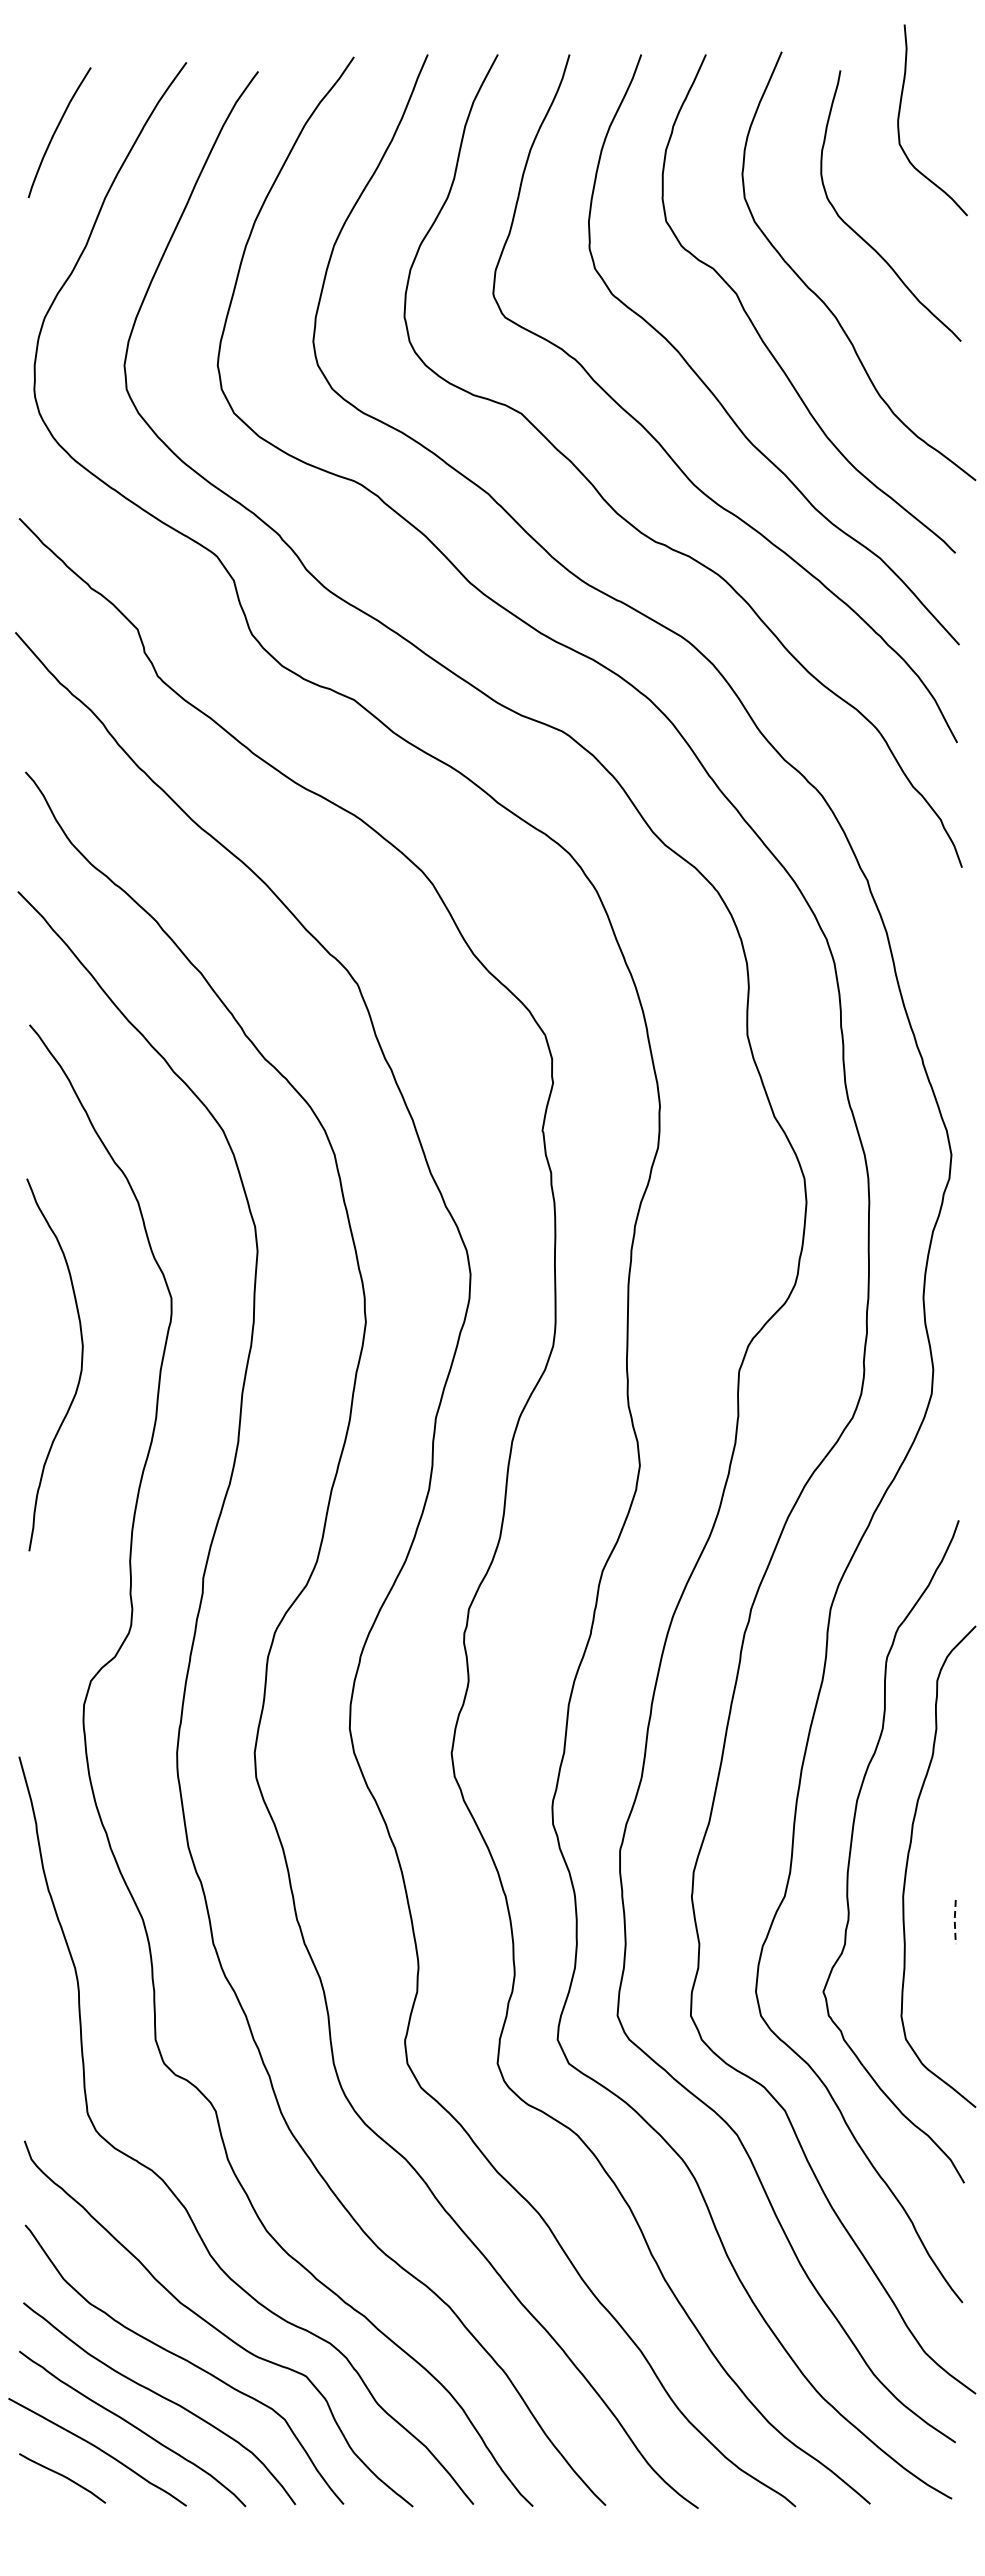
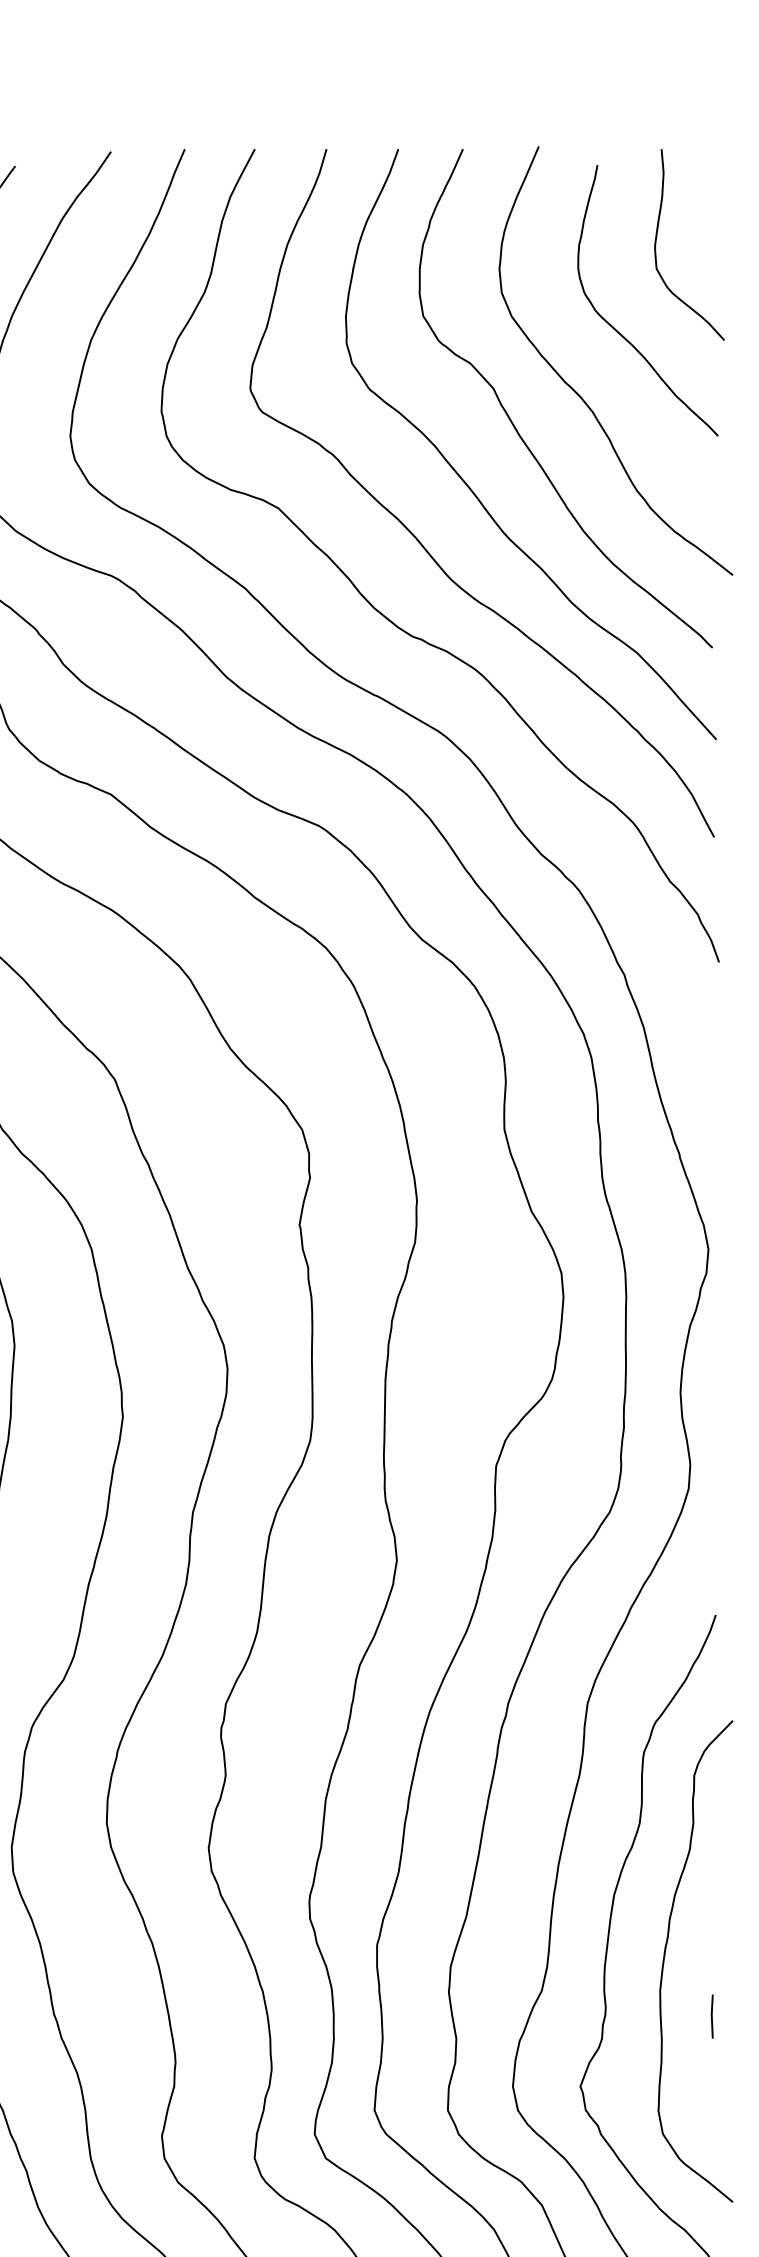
curve: (900, 112) -> (657, 237), moved
line: (954, 1921) -> (711, 2016), dashed -> solid

